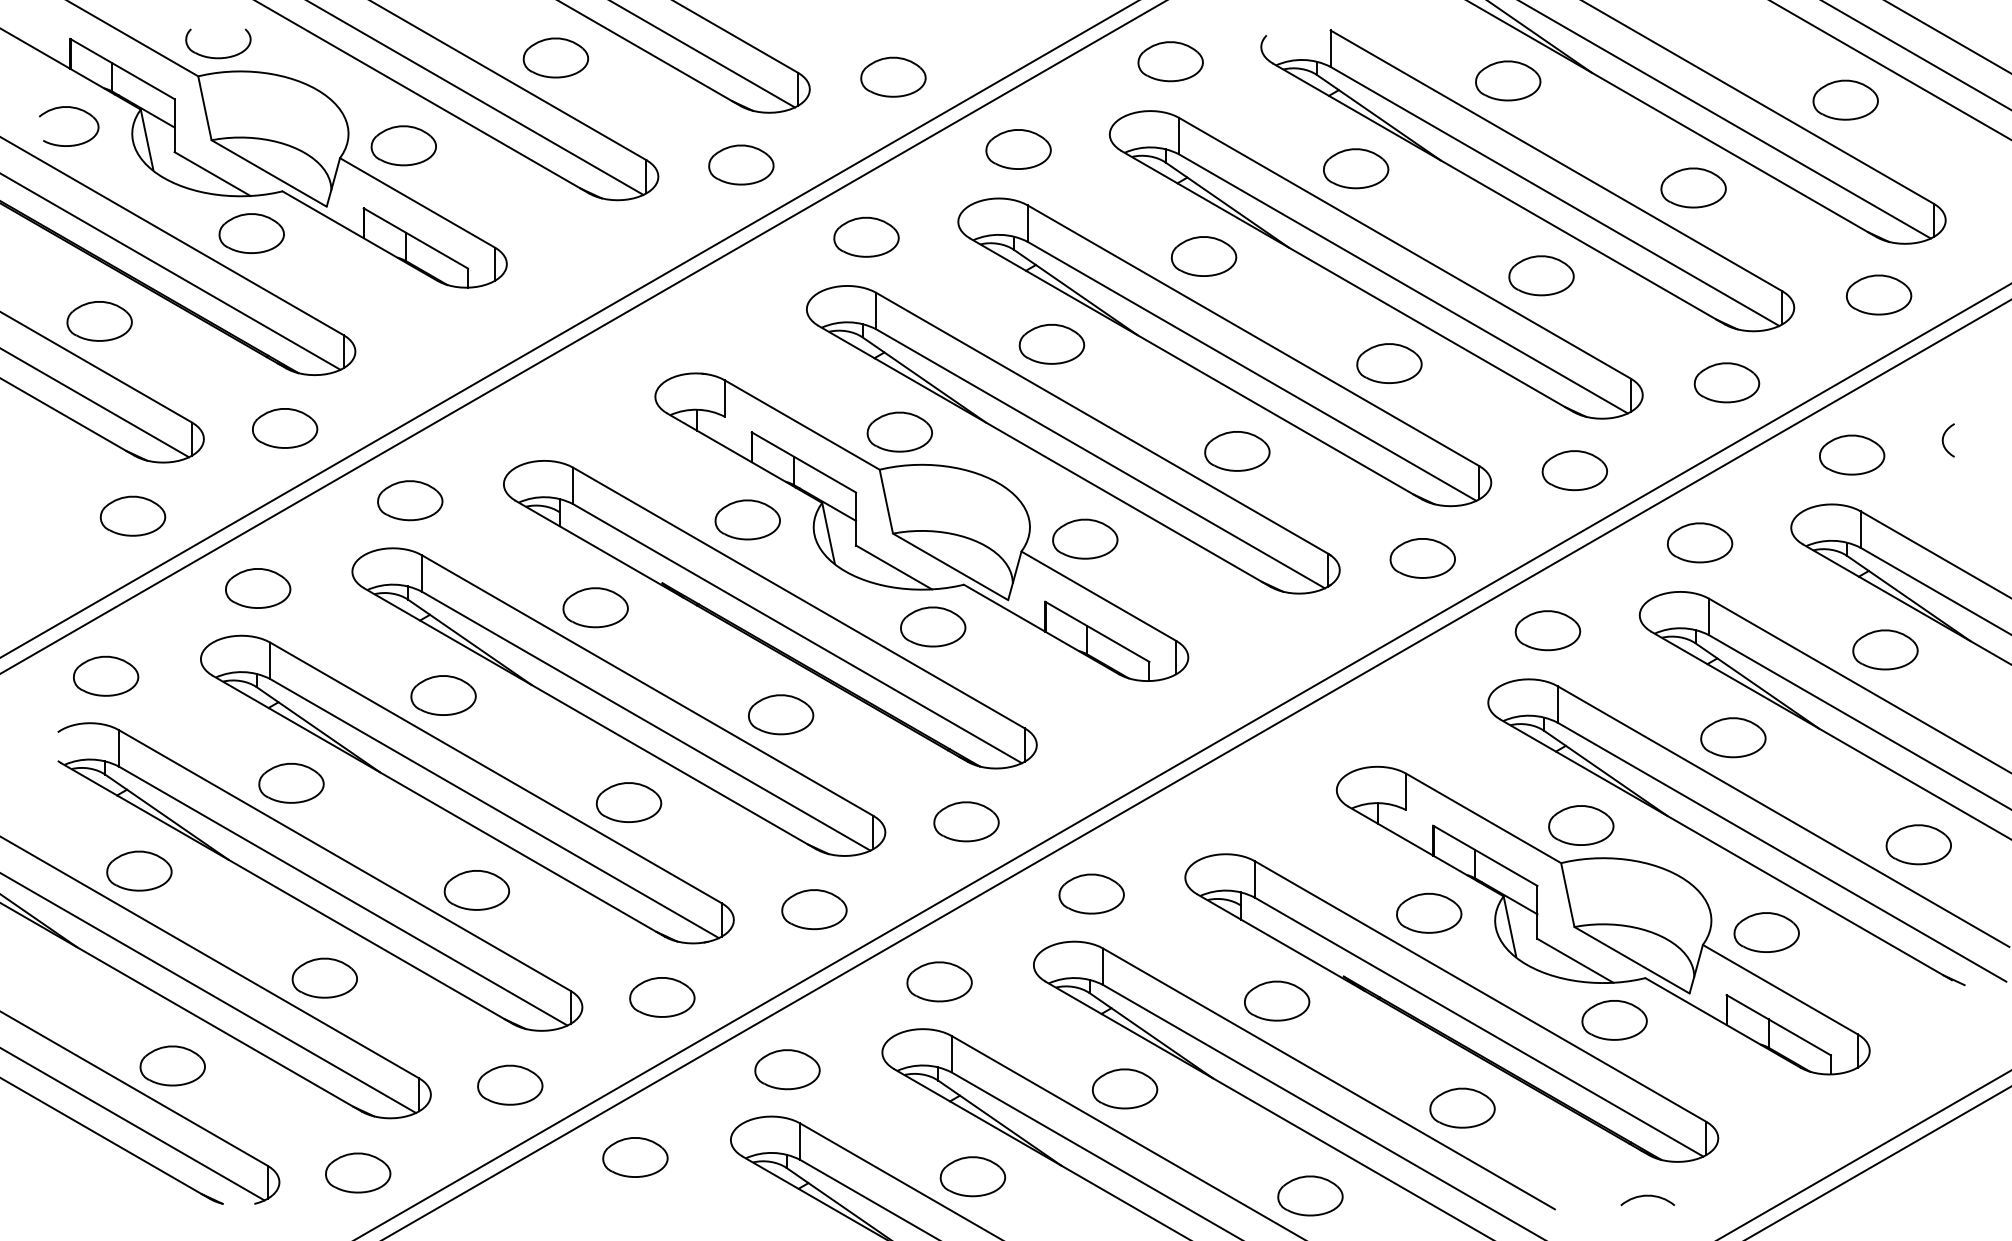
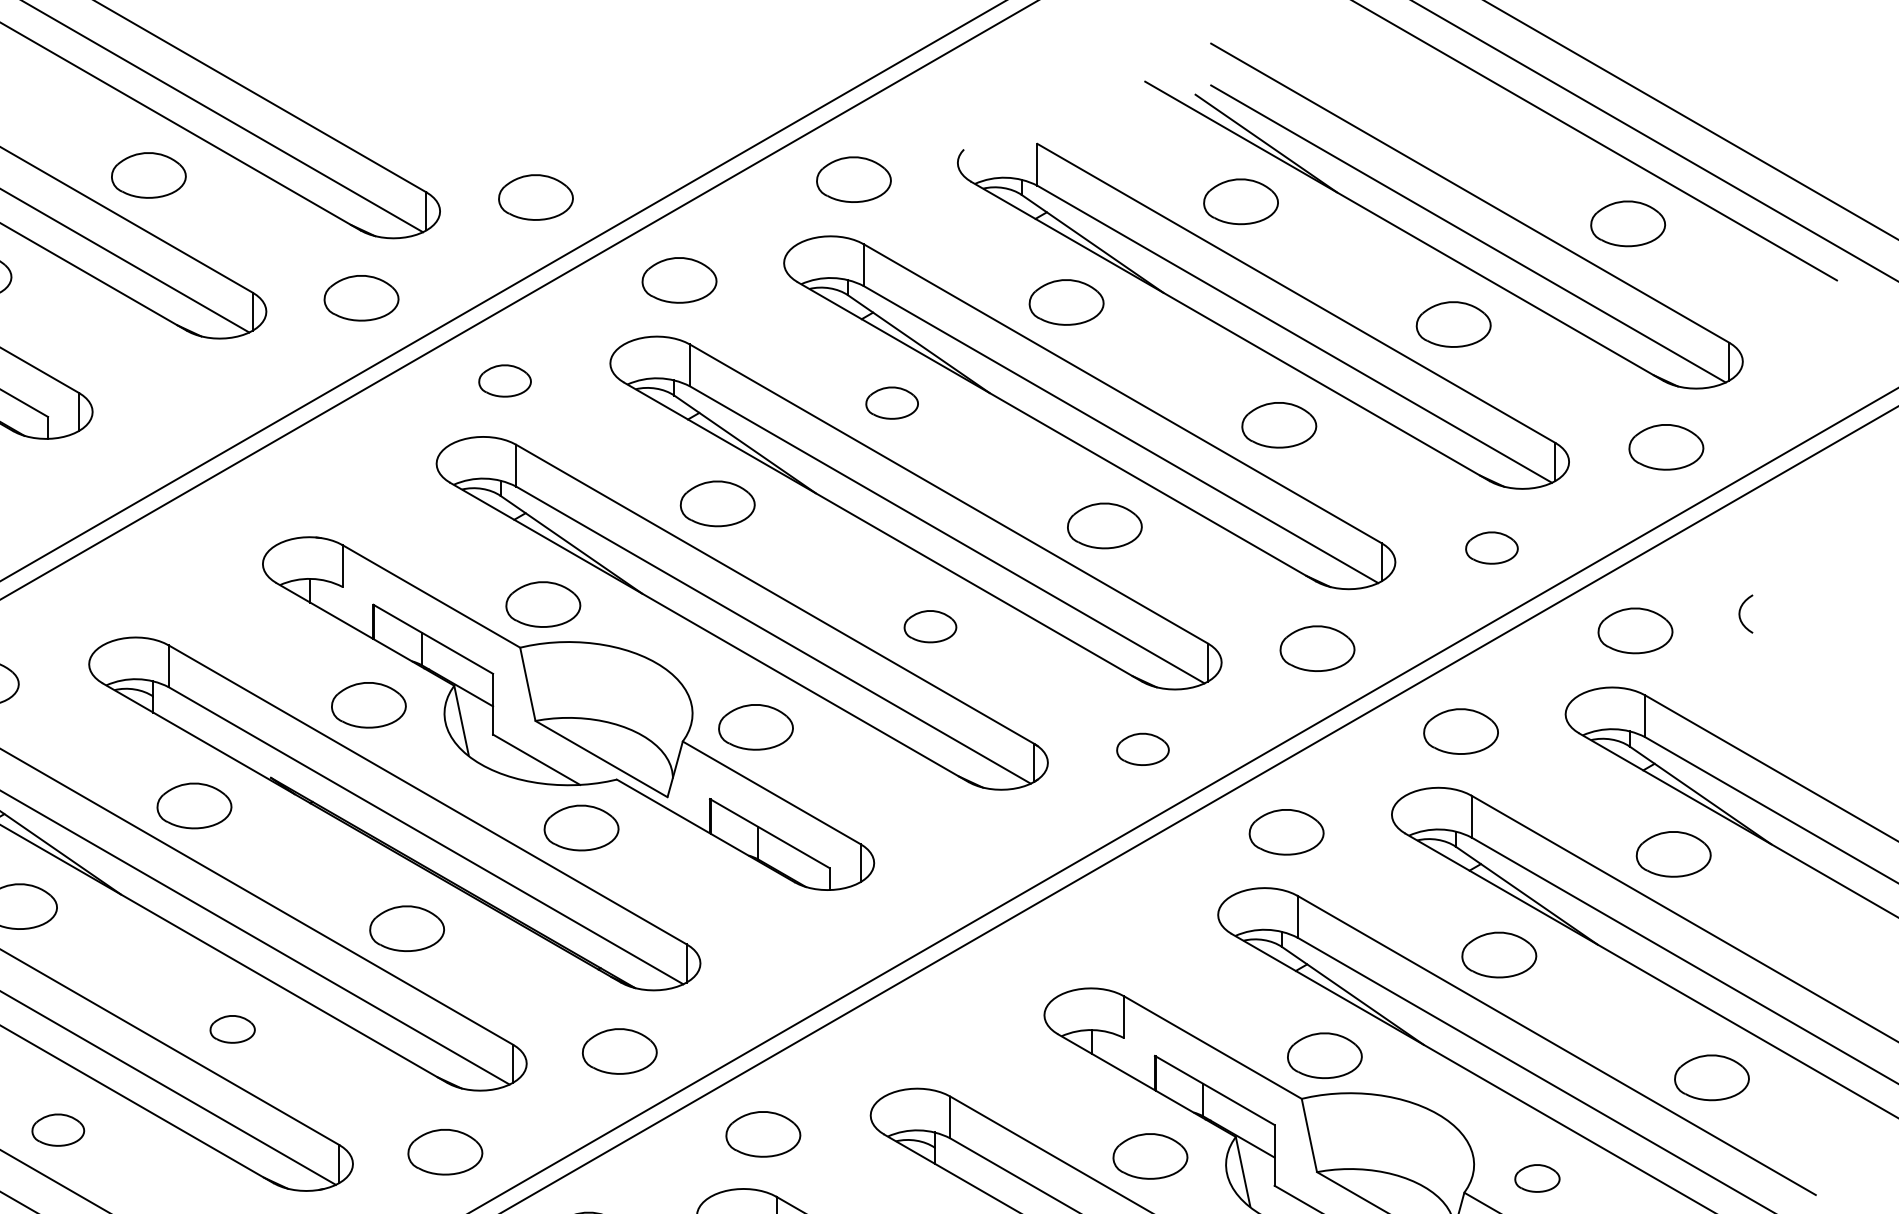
part: (866, 236) -> (505, 380), size x0.7
part: (1203, 256) -> (891, 403), size x0.7
part: (1726, 382) -> (1491, 547), size x0.7
part: (1237, 451) -> (930, 626), size x0.7
part: (1422, 558) -> (1142, 749), size x0.7
part: (628, 802) -> (232, 1029), size x0.6
part: (476, 890) -> (57, 1130), size x0.7
part: (1766, 932) -> (1537, 1178), size x0.6

